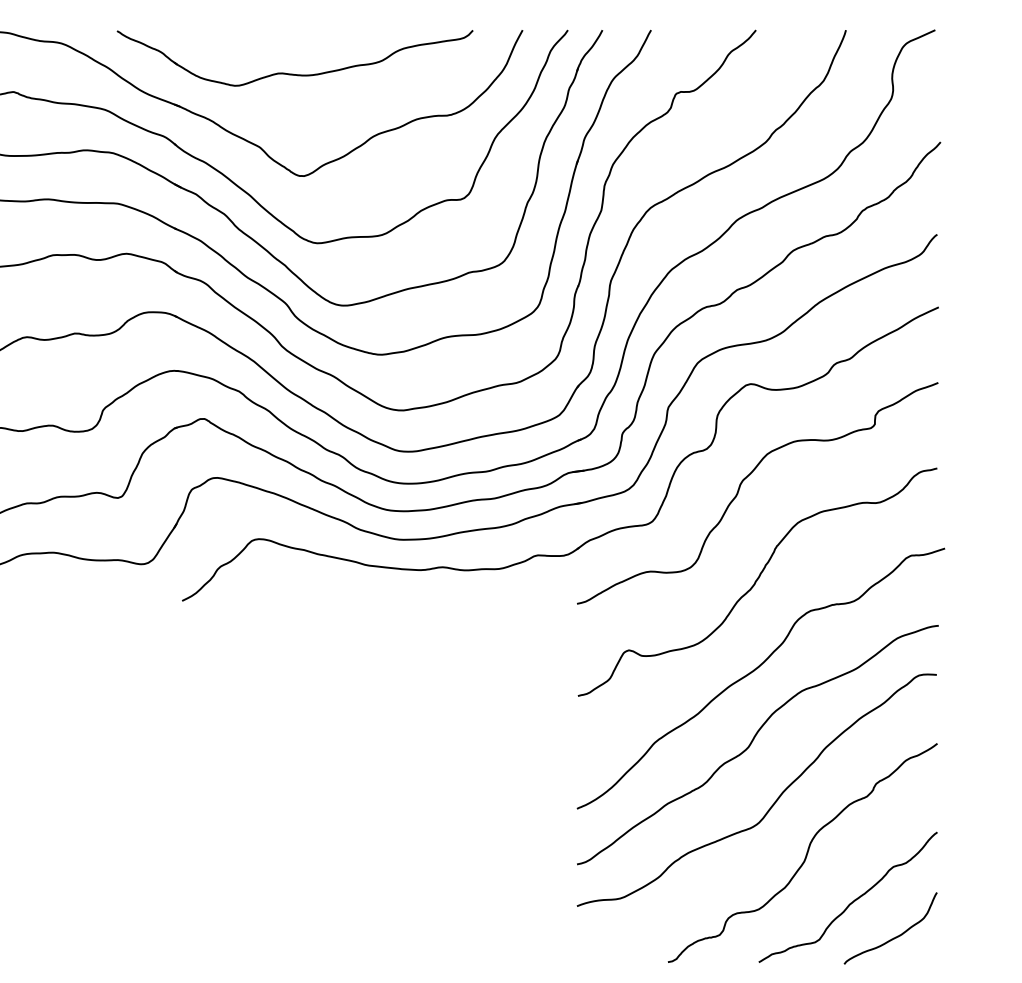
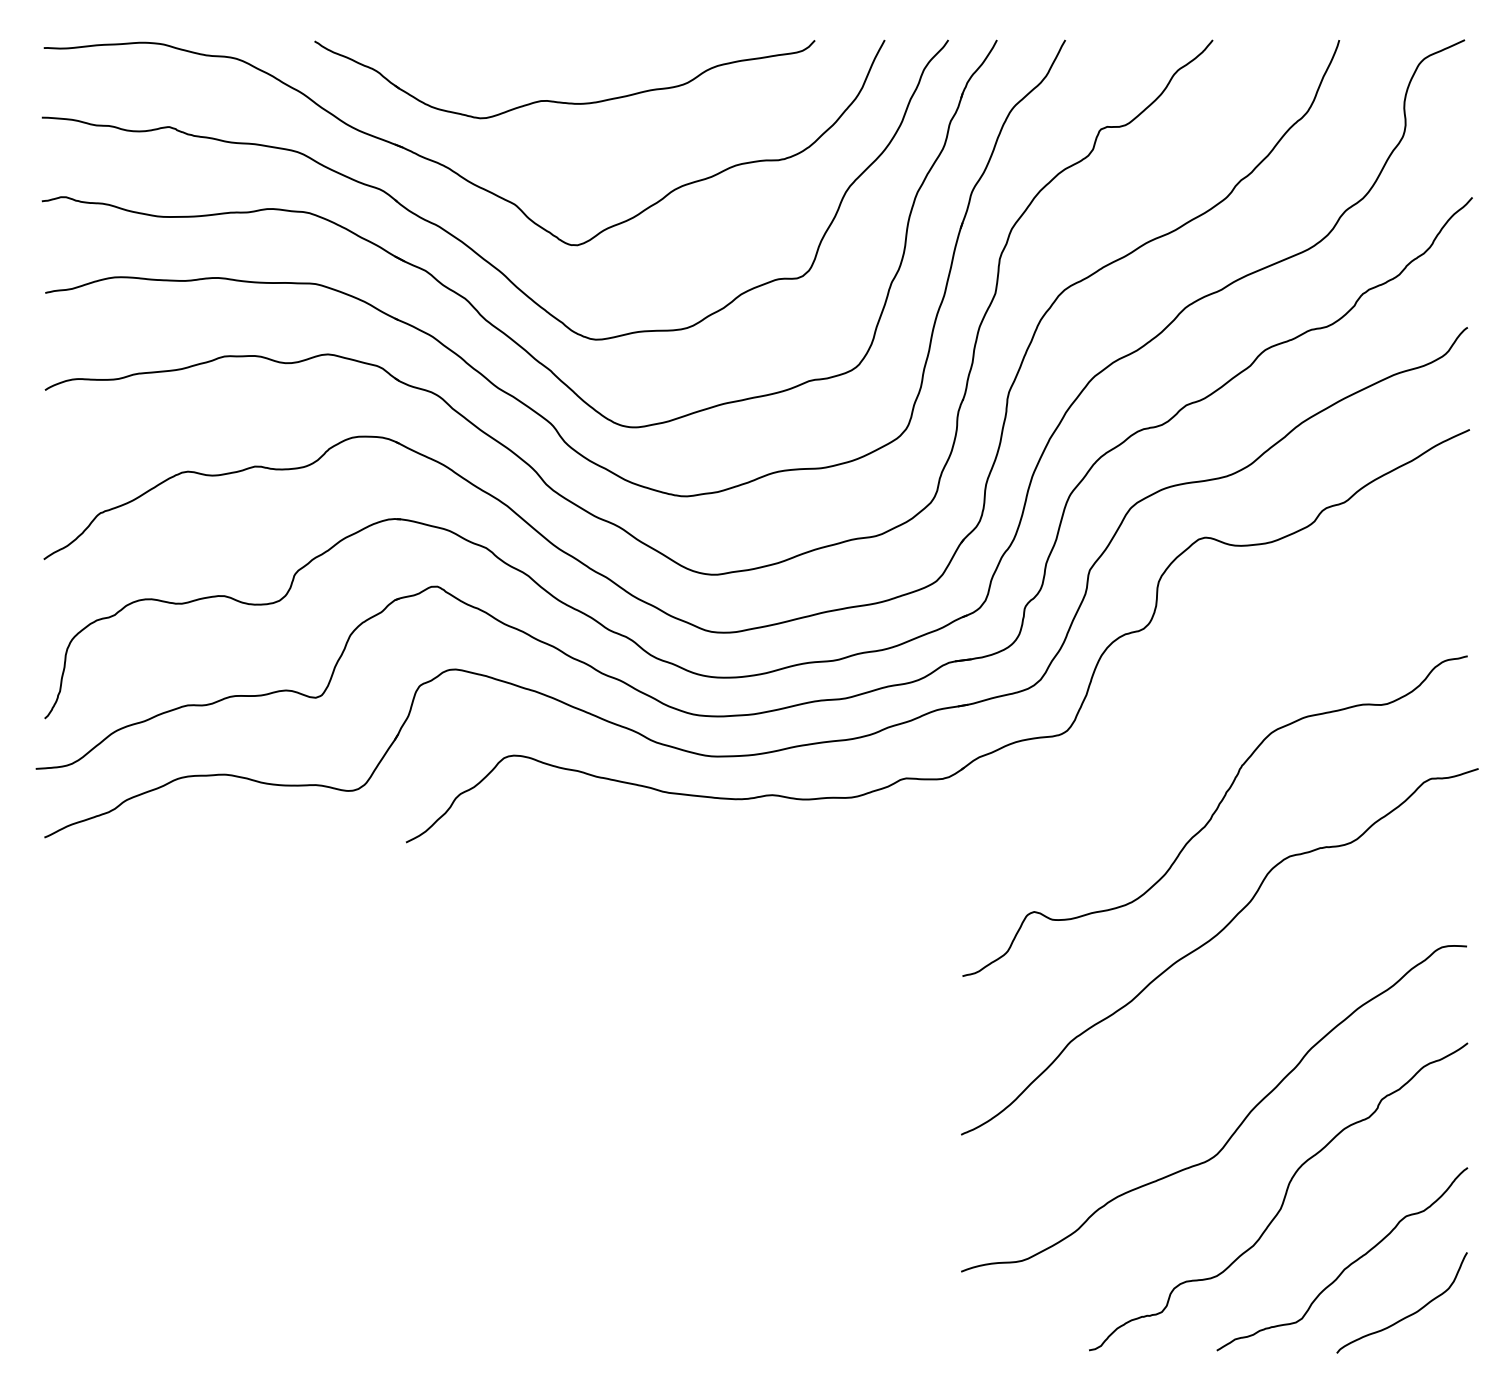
curve: (740, 487) -> (1190, 683), removed
curve: (752, 741) -> (1208, 1040), removed

